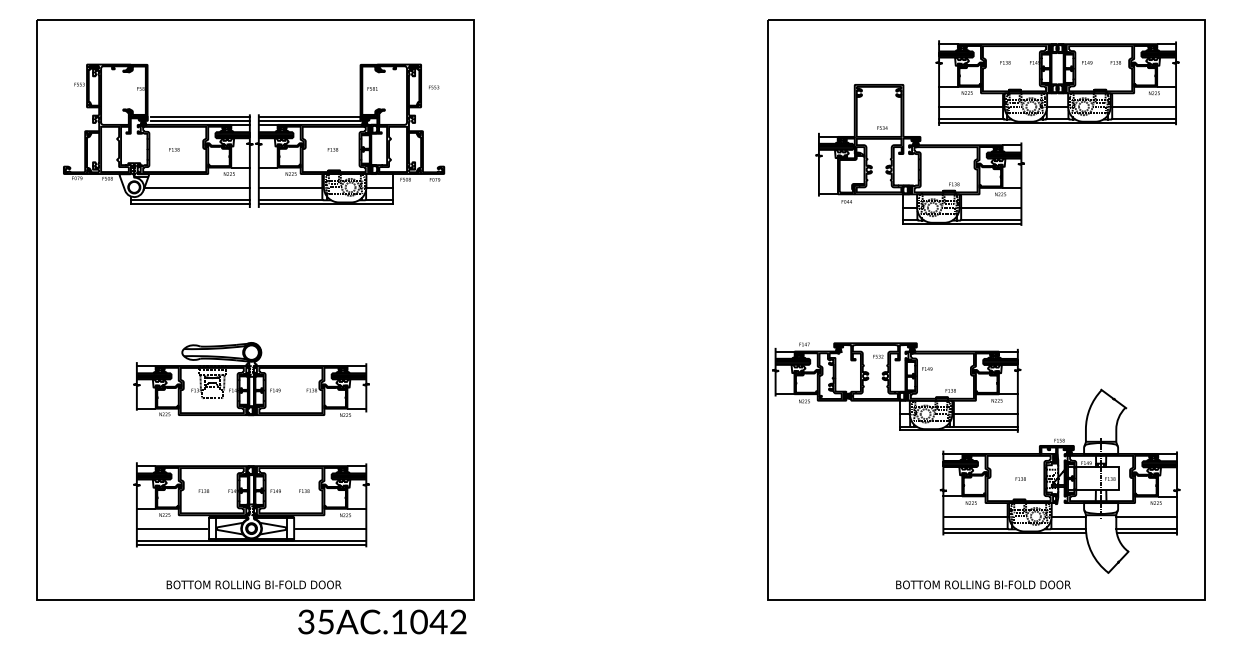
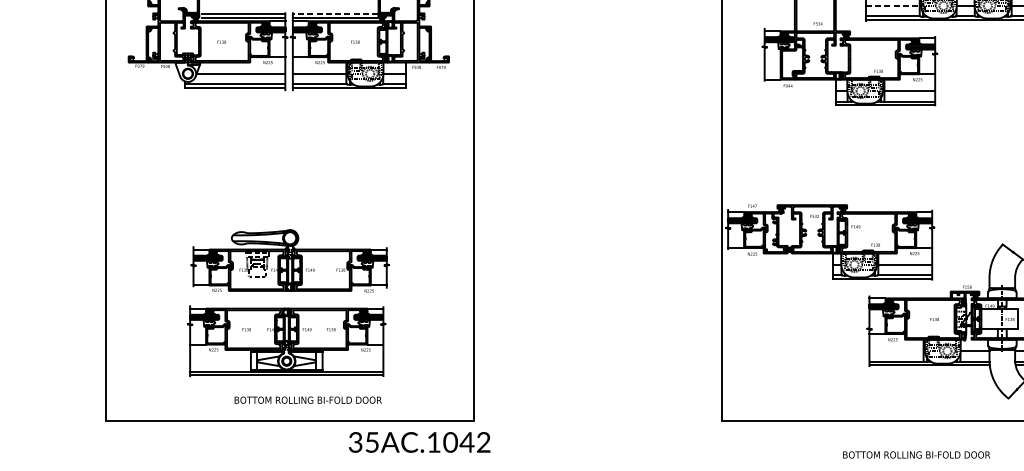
line: (971, 106) -> (893, 5), solid -> dashed
line: (309, 116) -> (335, 14), solid -> dashed
part: (251, 379) -> (290, 260), moved
line: (975, 516) -> (896, 351), removed
line: (171, 528) -> (219, 361), removed
line: (331, 528) -> (354, 361), removed
text: (253, 584) -> (307, 399), moved
text: (983, 584) -> (916, 454), moved
text: (382, 621) -> (419, 442), moved

